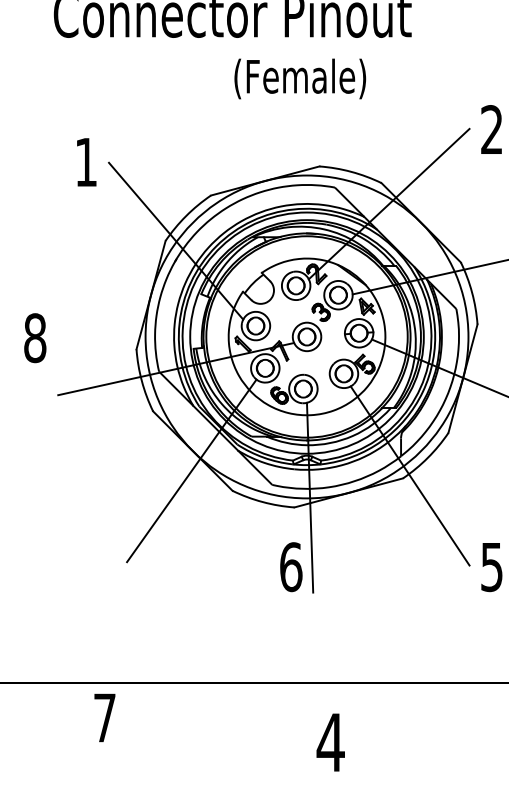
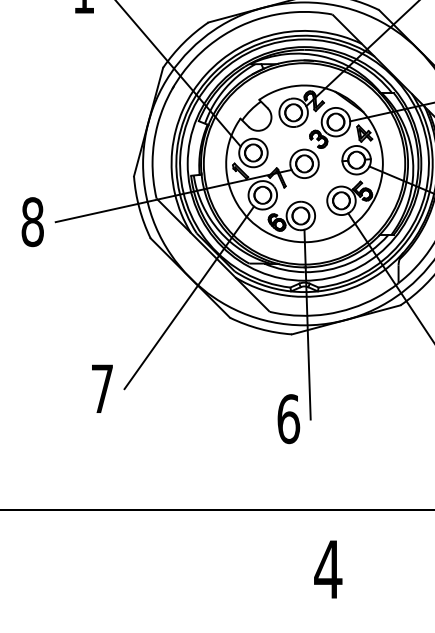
text: (35, 338) -> (33, 222), moved
text: (291, 567) -> (289, 419), moved
text: (104, 717) -> (102, 388), moved

